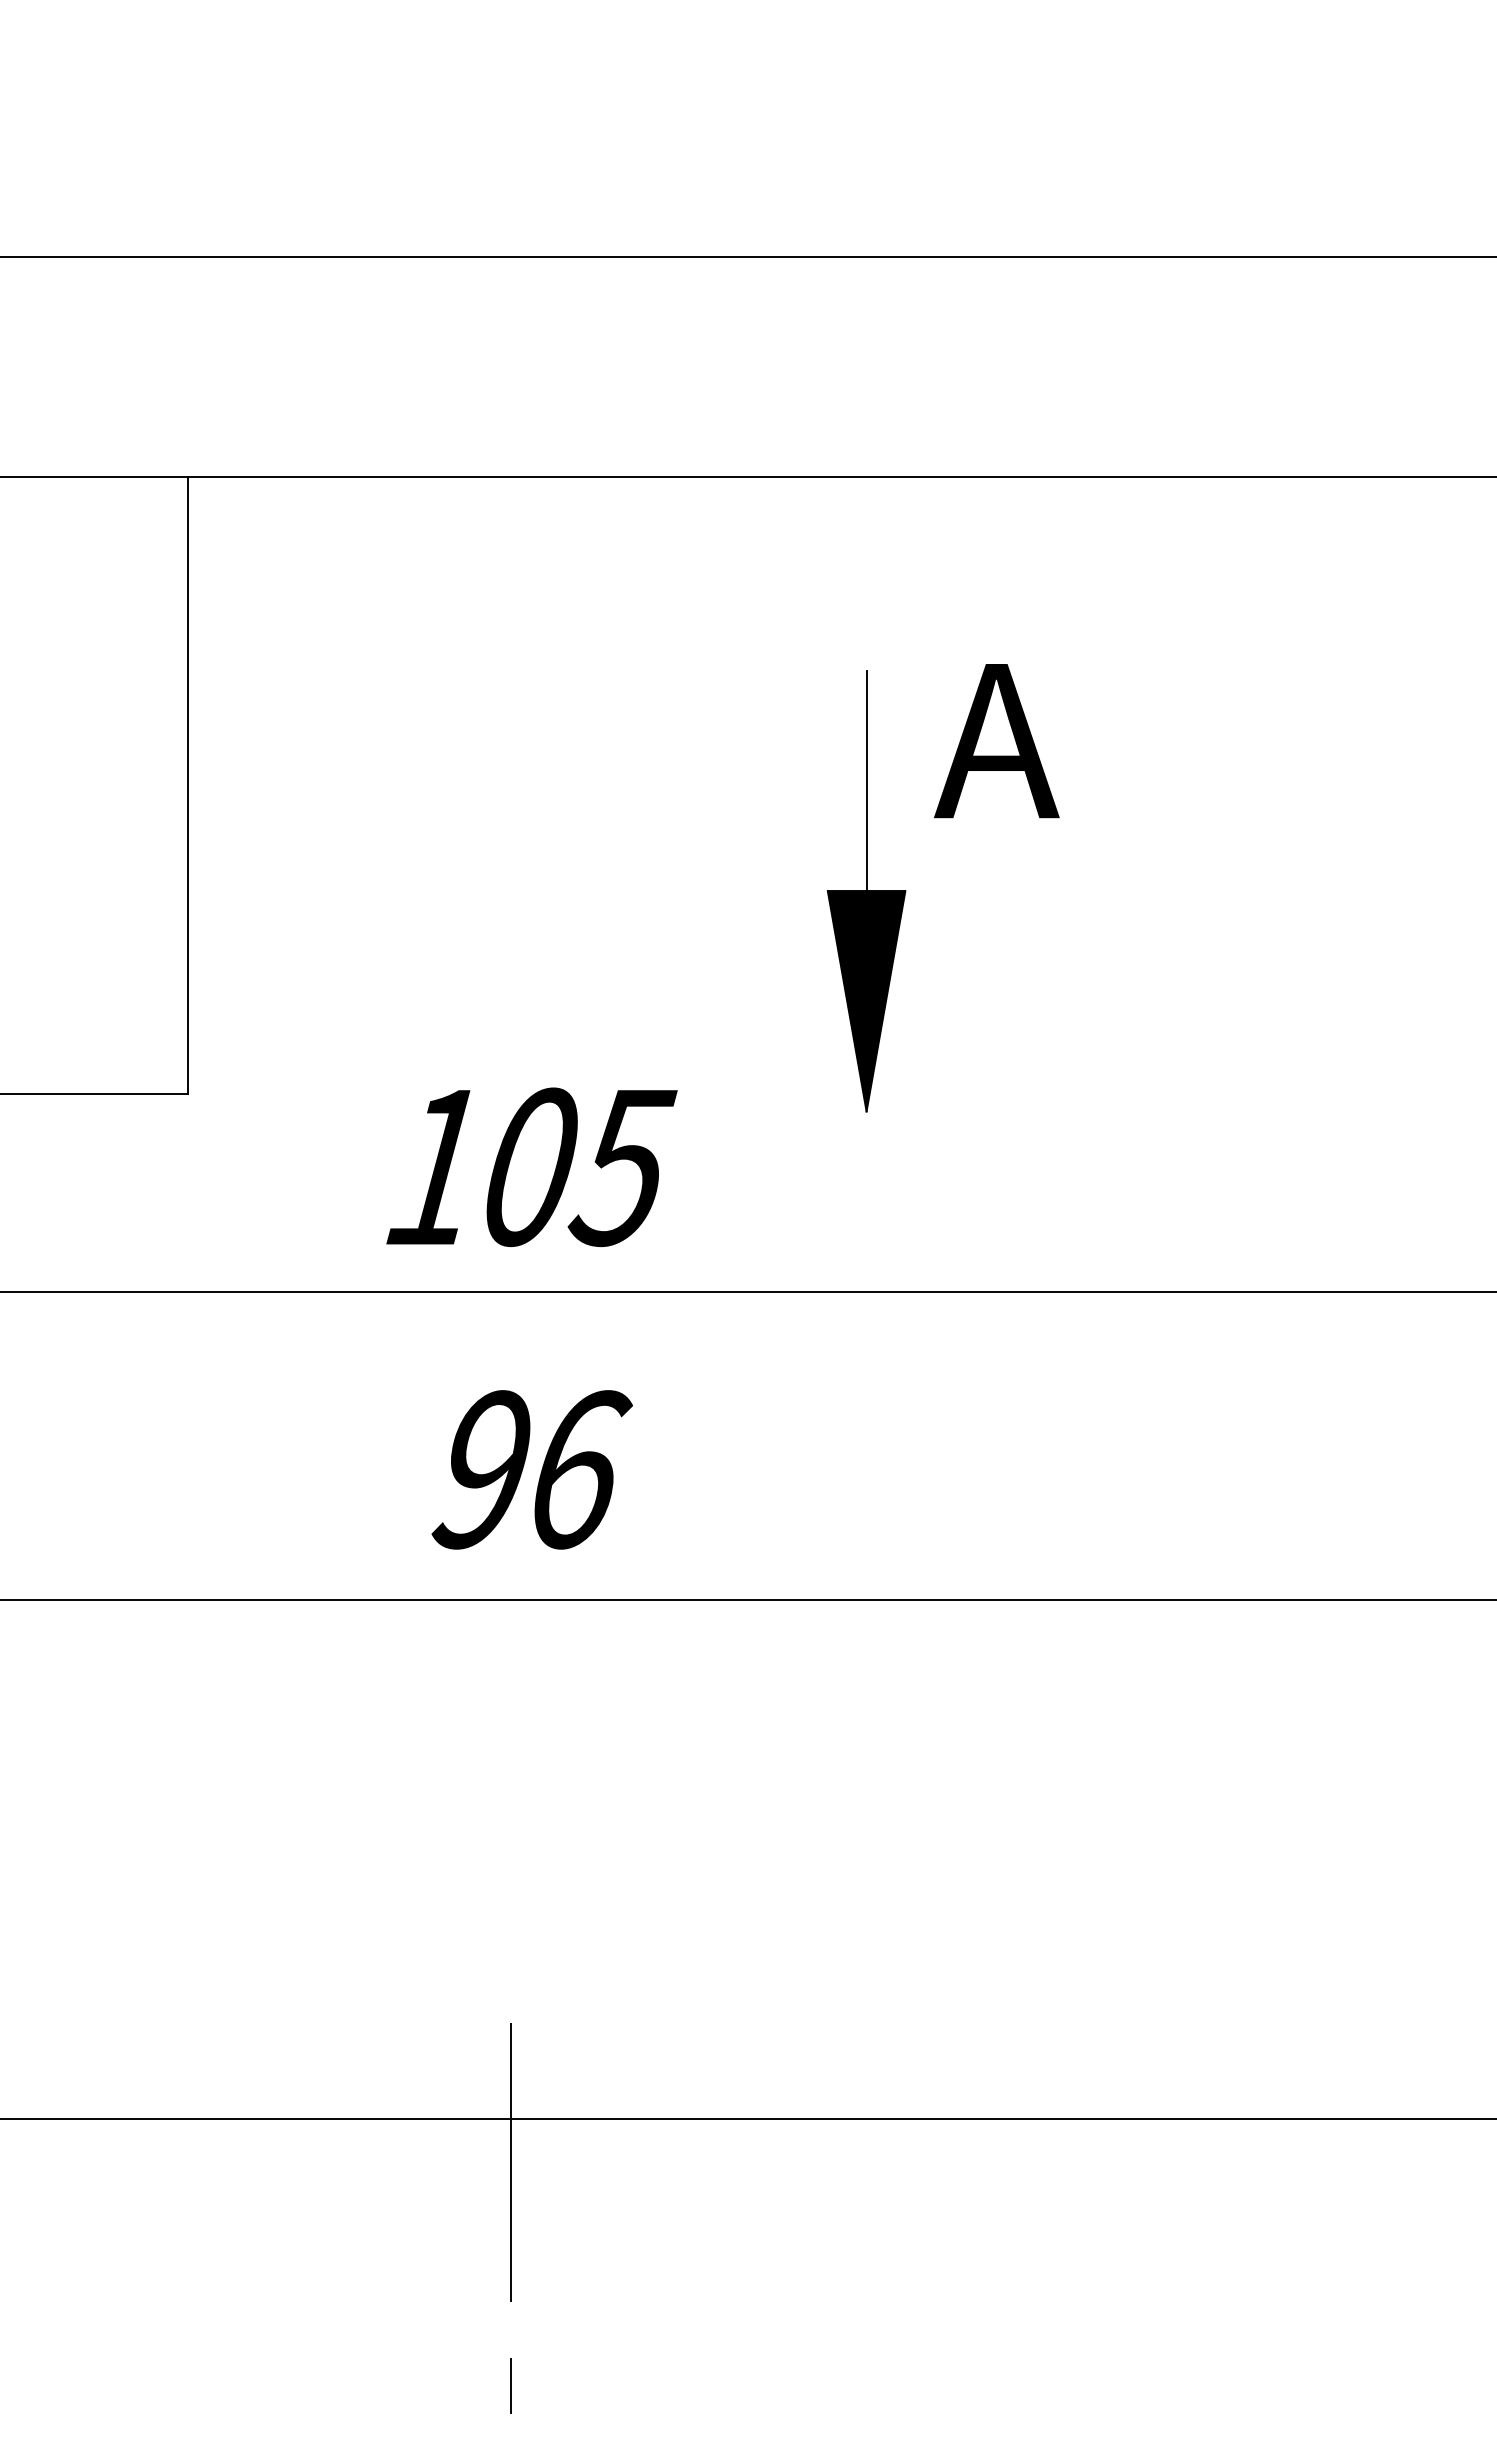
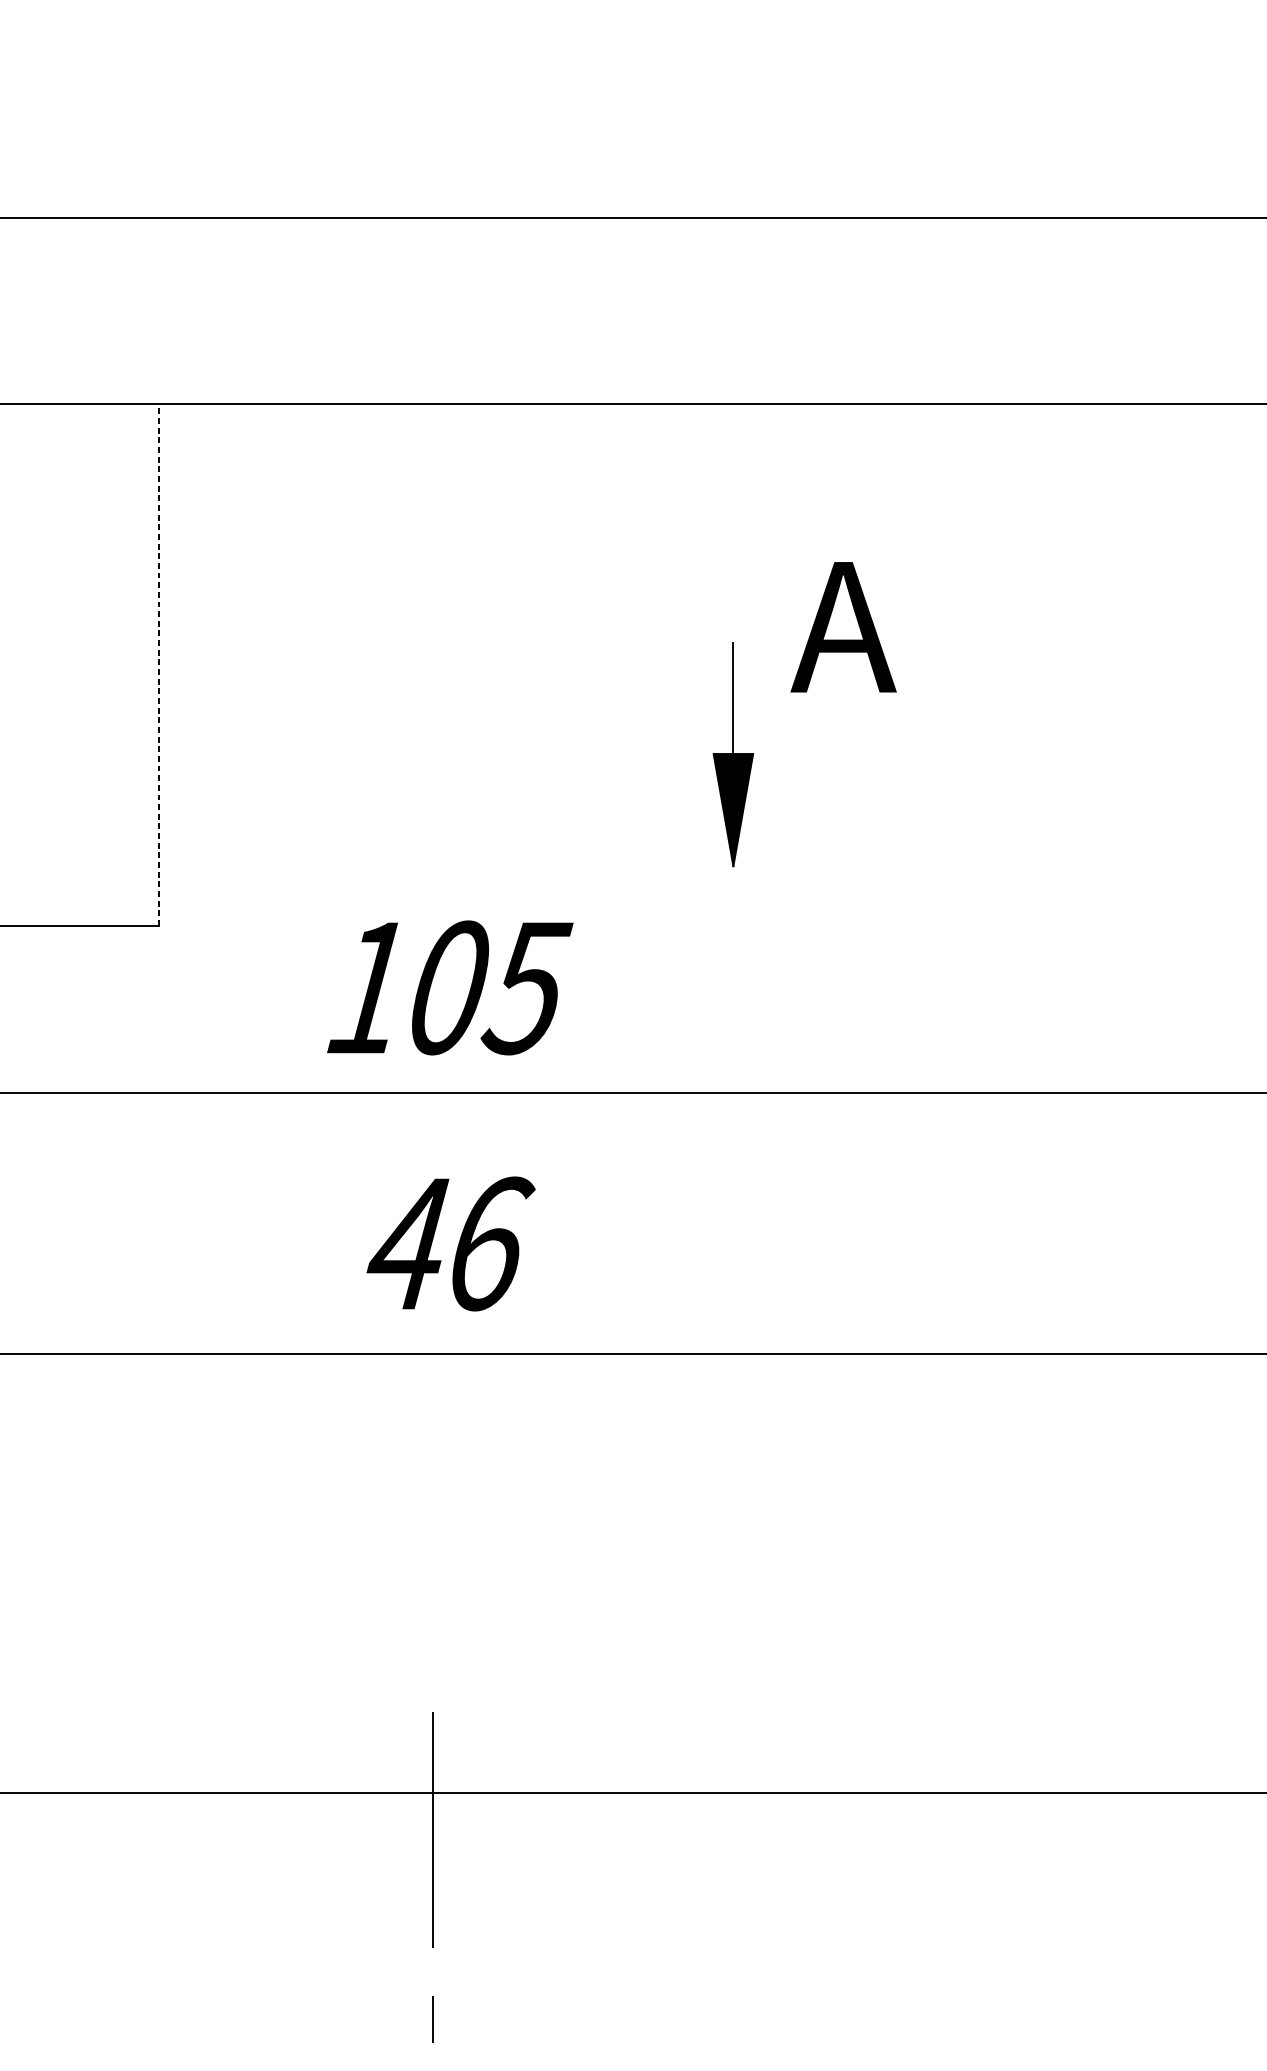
line: (187, 785) -> (158, 664), solid -> dashed
part: (866, 891) -> (733, 754), size x0.6
text: (480, 1469) -> (406, 1243), 96 -> 46

